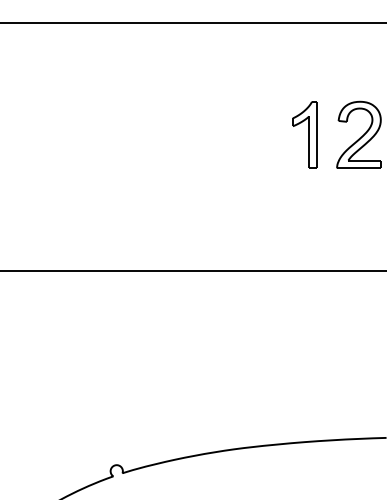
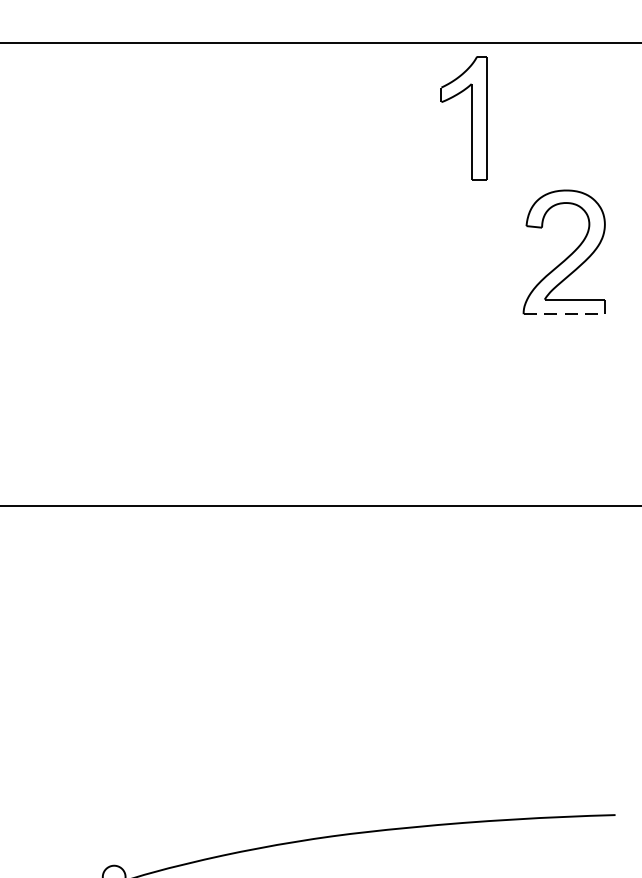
part: (304, 134) -> (463, 117), moved
line: (359, 168) -> (565, 314), solid -> dashed

